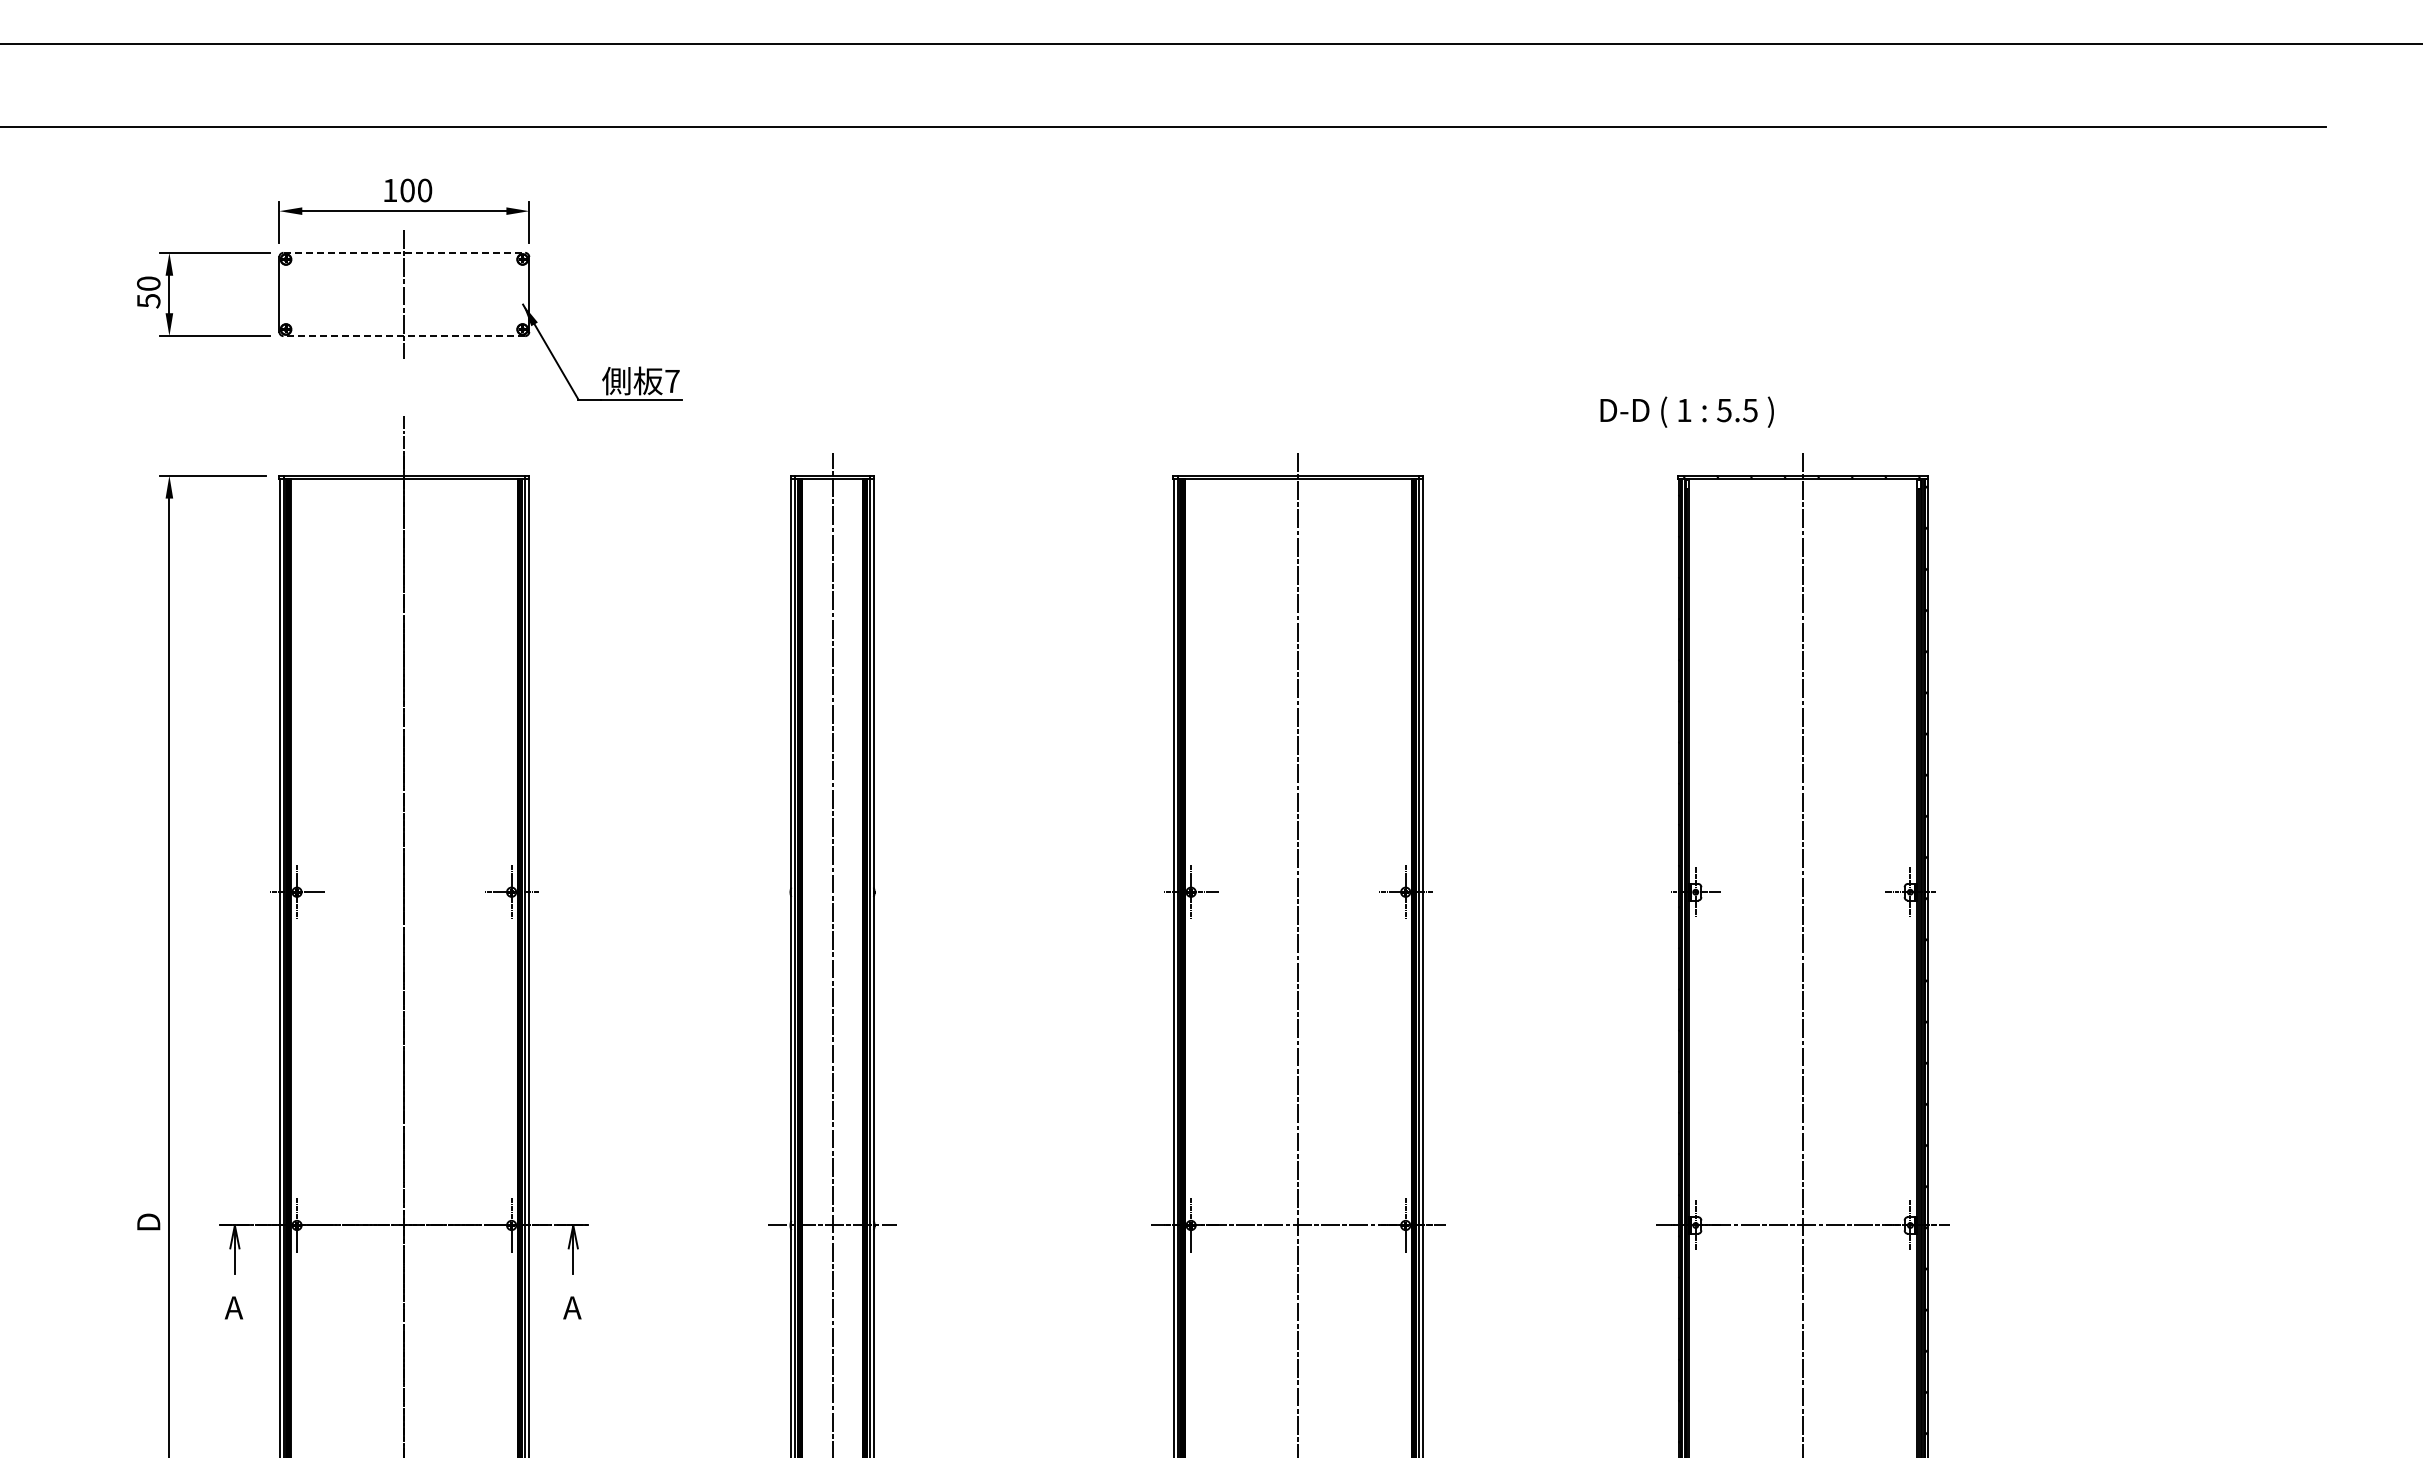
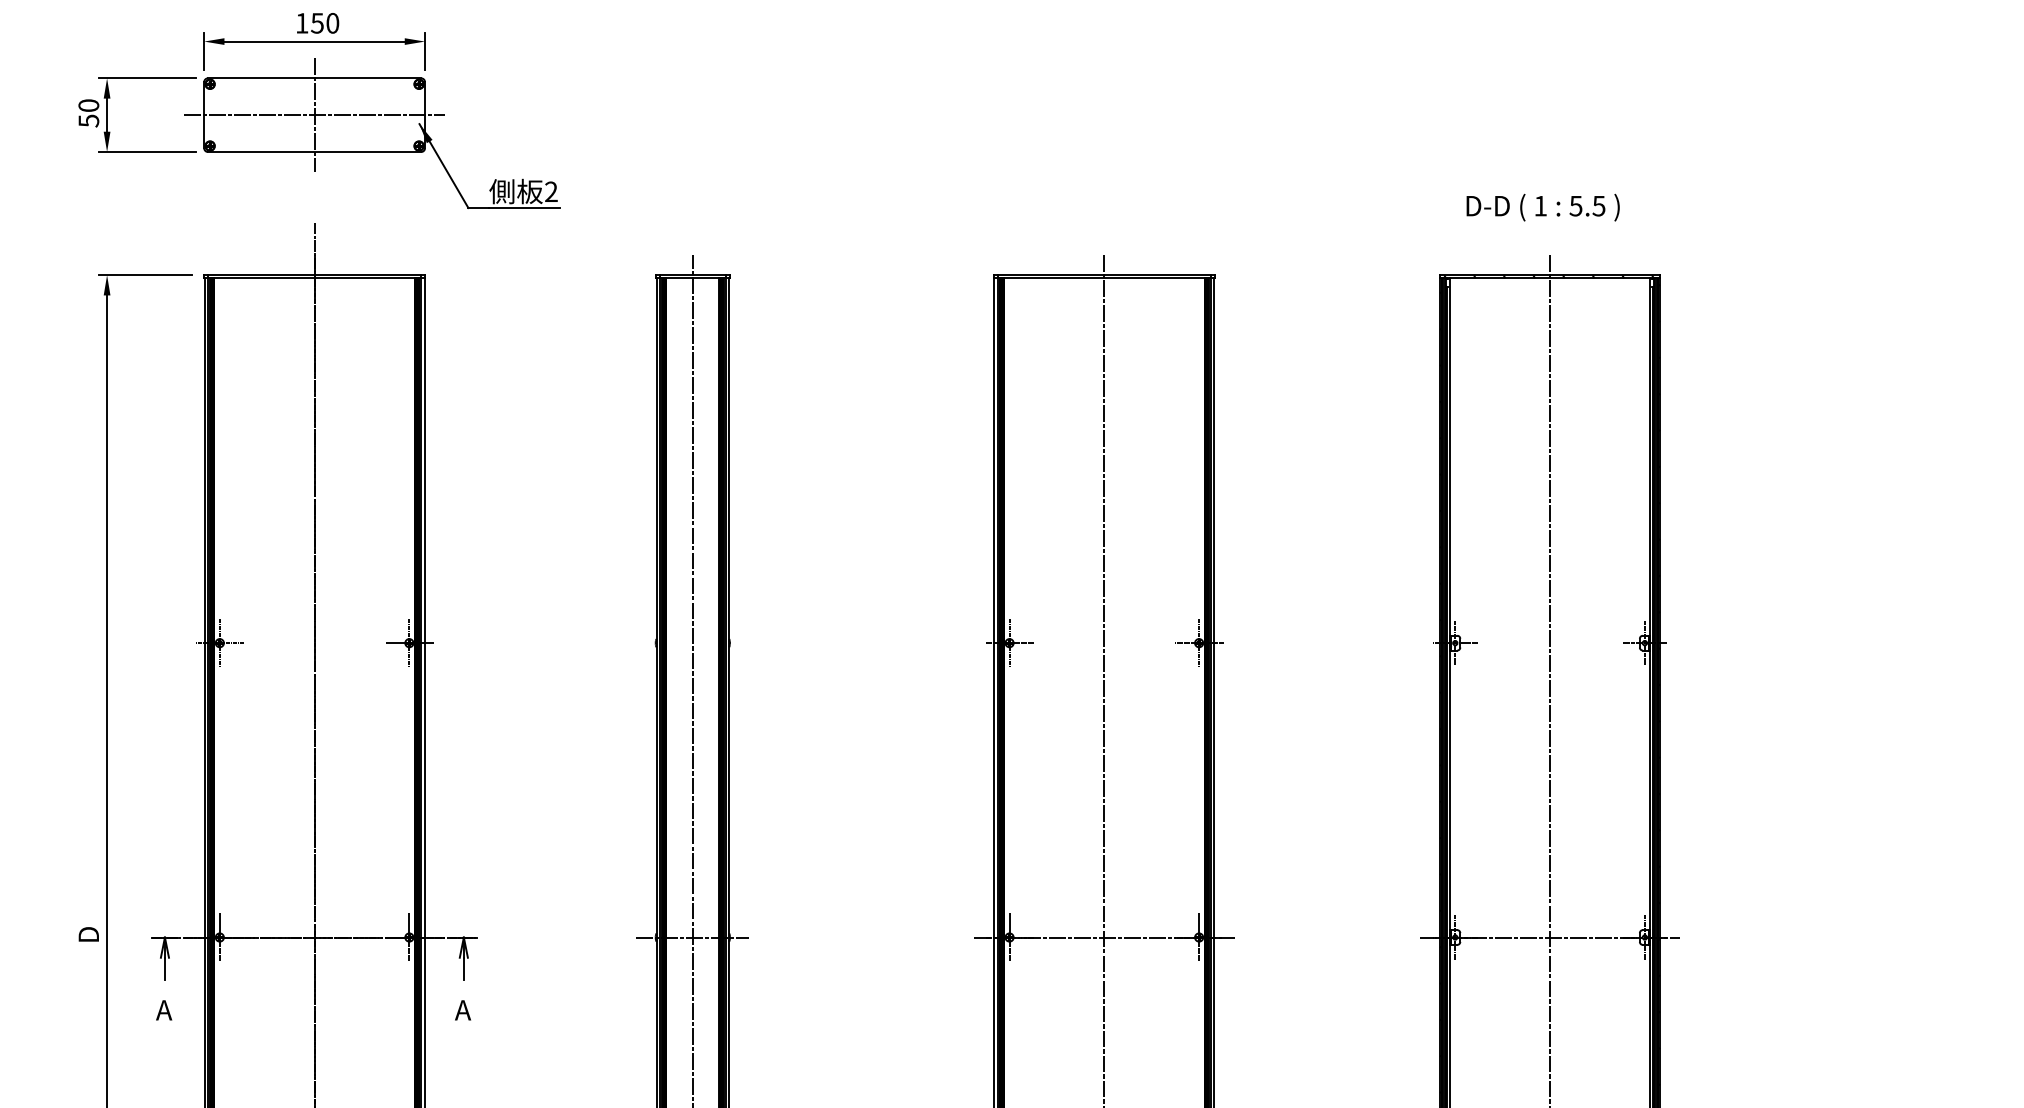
text: (407, 190) -> (317, 23), 100 -> 150
line: (404, 252) -> (314, 78), dashed -> solid
line: (404, 294) -> (314, 115), added
line: (404, 336) -> (314, 152), dashed -> solid
text: (672, 380) -> (551, 191), 7 -> 2
text: (1686, 411) -> (1542, 207), moved

